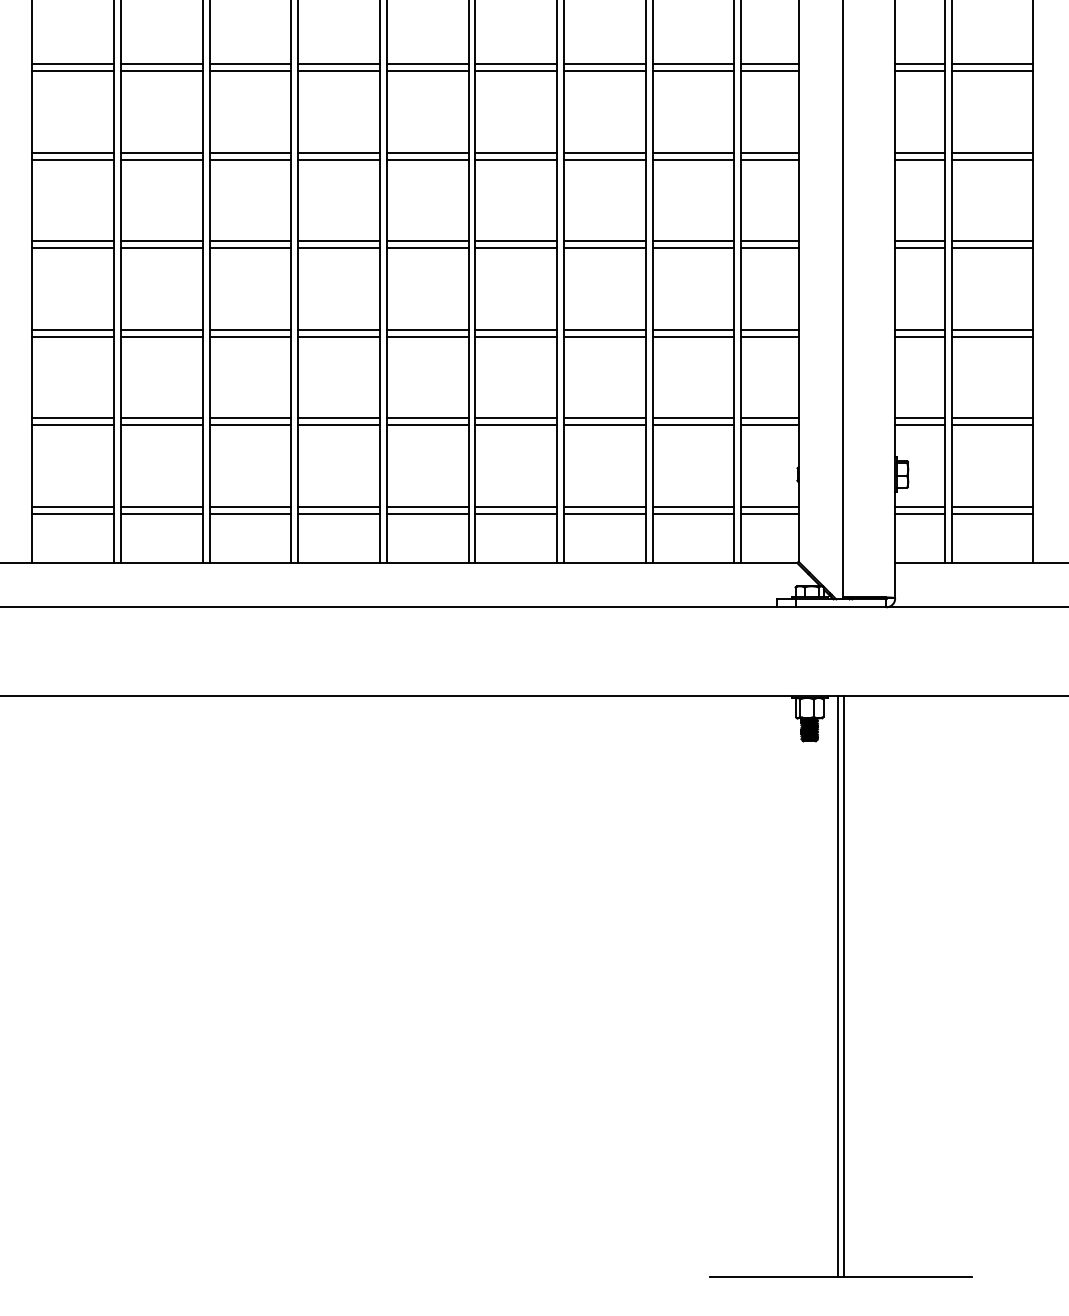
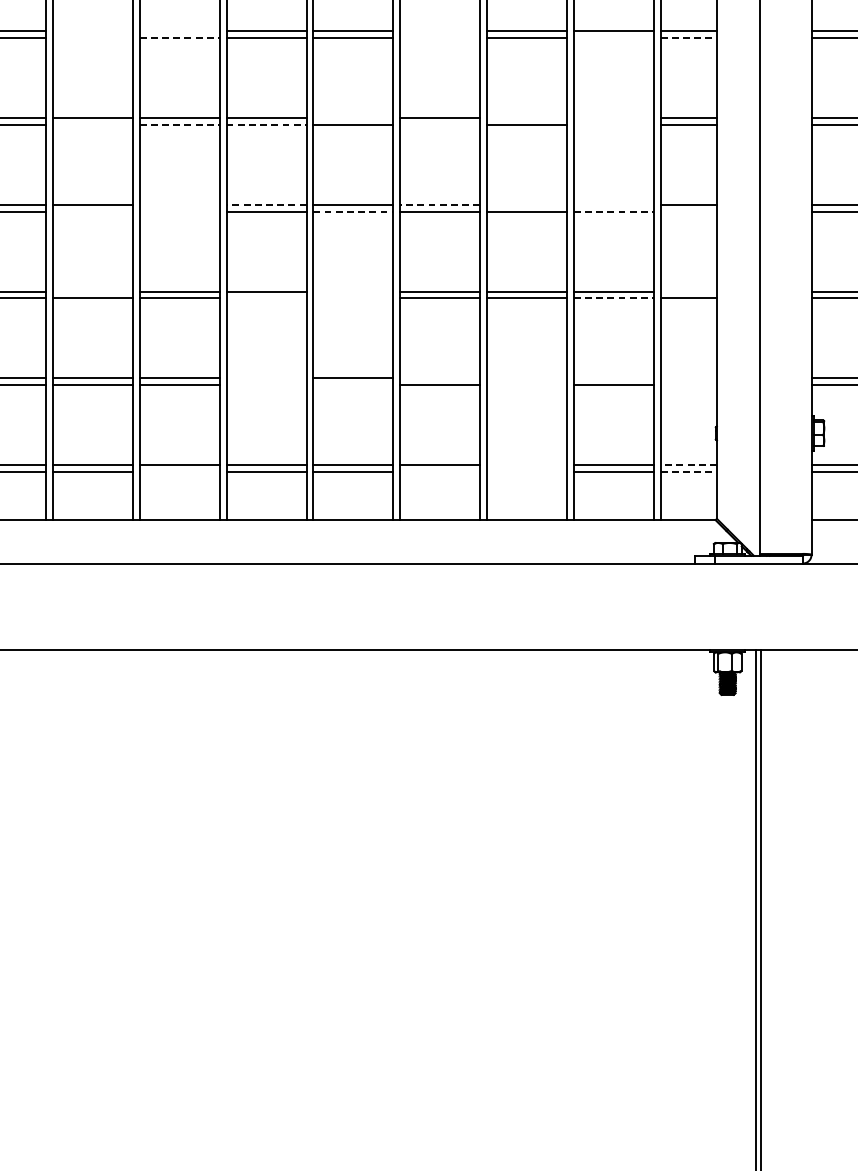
line: (161, 64) -> (92, 31), removed
line: (250, 64) -> (179, 31), removed
line: (516, 64) -> (440, 31), removed
line: (161, 70) -> (92, 37), removed
line: (250, 70) -> (179, 37), solid -> dashed
line: (516, 70) -> (440, 37), removed
line: (693, 70) -> (613, 37), removed
line: (769, 70) -> (688, 37), solid -> dashed
line: (427, 152) -> (353, 117), removed
line: (604, 152) -> (526, 117), removed
line: (693, 152) -> (613, 117), removed
line: (161, 159) -> (92, 124), removed
line: (250, 159) -> (179, 124), solid -> dashed
line: (339, 159) -> (266, 124), solid -> dashed
line: (516, 159) -> (440, 124), removed
line: (693, 159) -> (613, 124), removed
line: (250, 241) -> (179, 205), removed
line: (339, 241) -> (266, 205), solid -> dashed
line: (516, 241) -> (440, 205), solid -> dashed
line: (604, 241) -> (526, 205), removed
line: (693, 241) -> (613, 205), removed
line: (161, 248) -> (92, 211), removed
line: (250, 248) -> (179, 211), removed
line: (427, 248) -> (353, 211), solid -> dashed
line: (693, 248) -> (613, 211), solid -> dashed
line: (769, 248) -> (688, 211), removed
line: (161, 329) -> (92, 291), removed
line: (427, 329) -> (353, 291), removed
line: (769, 329) -> (688, 291), removed
line: (338, 336) -> (265, 298), removed
line: (427, 336) -> (353, 298), removed
line: (693, 336) -> (613, 298), solid -> dashed
line: (338, 418) -> (265, 378), removed
line: (516, 418) -> (440, 378), removed
line: (604, 418) -> (526, 378), removed
line: (693, 418) -> (613, 378), removed
line: (769, 418) -> (688, 378), removed
line: (338, 425) -> (265, 385), removed
line: (427, 425) -> (353, 385), removed
line: (604, 425) -> (526, 385), removed
line: (769, 425) -> (688, 385), removed
line: (604, 507) -> (526, 465), removed
line: (769, 507) -> (688, 465), solid -> dashed
line: (250, 513) -> (179, 471), removed
line: (516, 513) -> (440, 471), removed
line: (604, 513) -> (526, 471), removed
line: (769, 513) -> (688, 471), solid -> dashed

